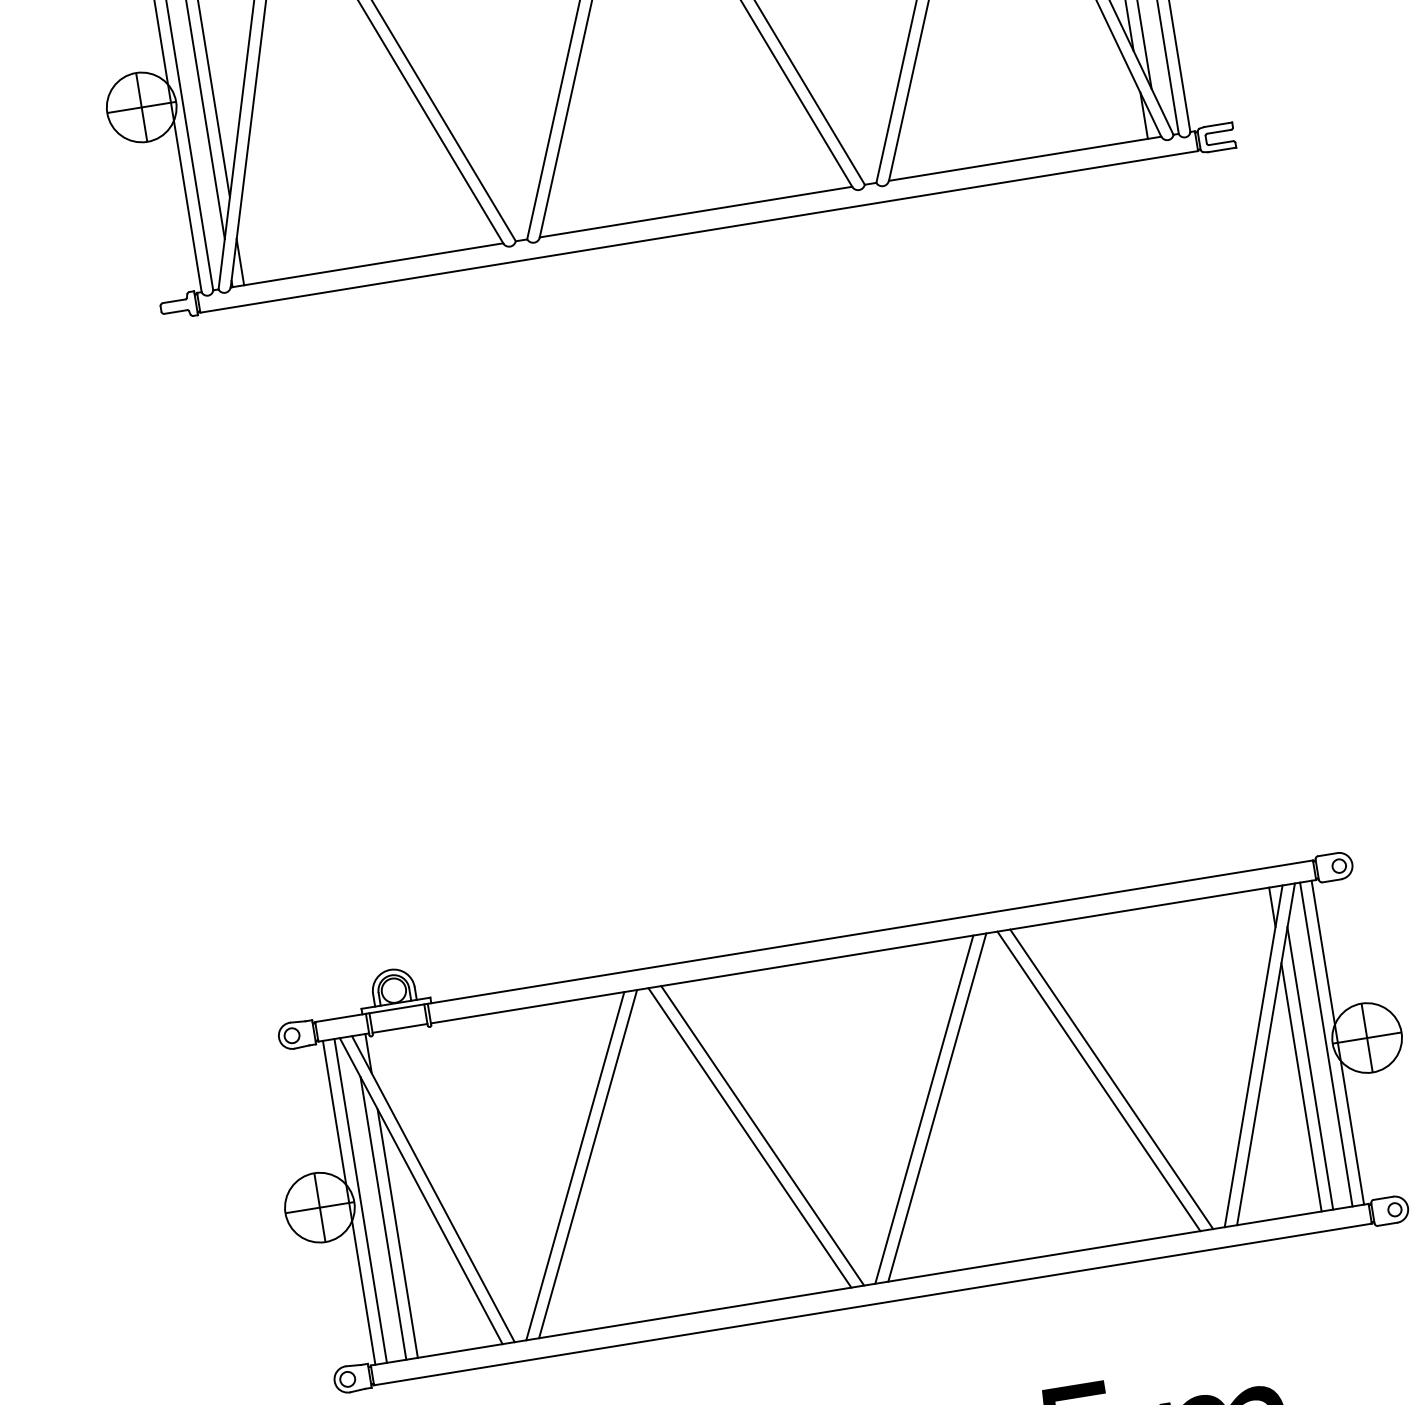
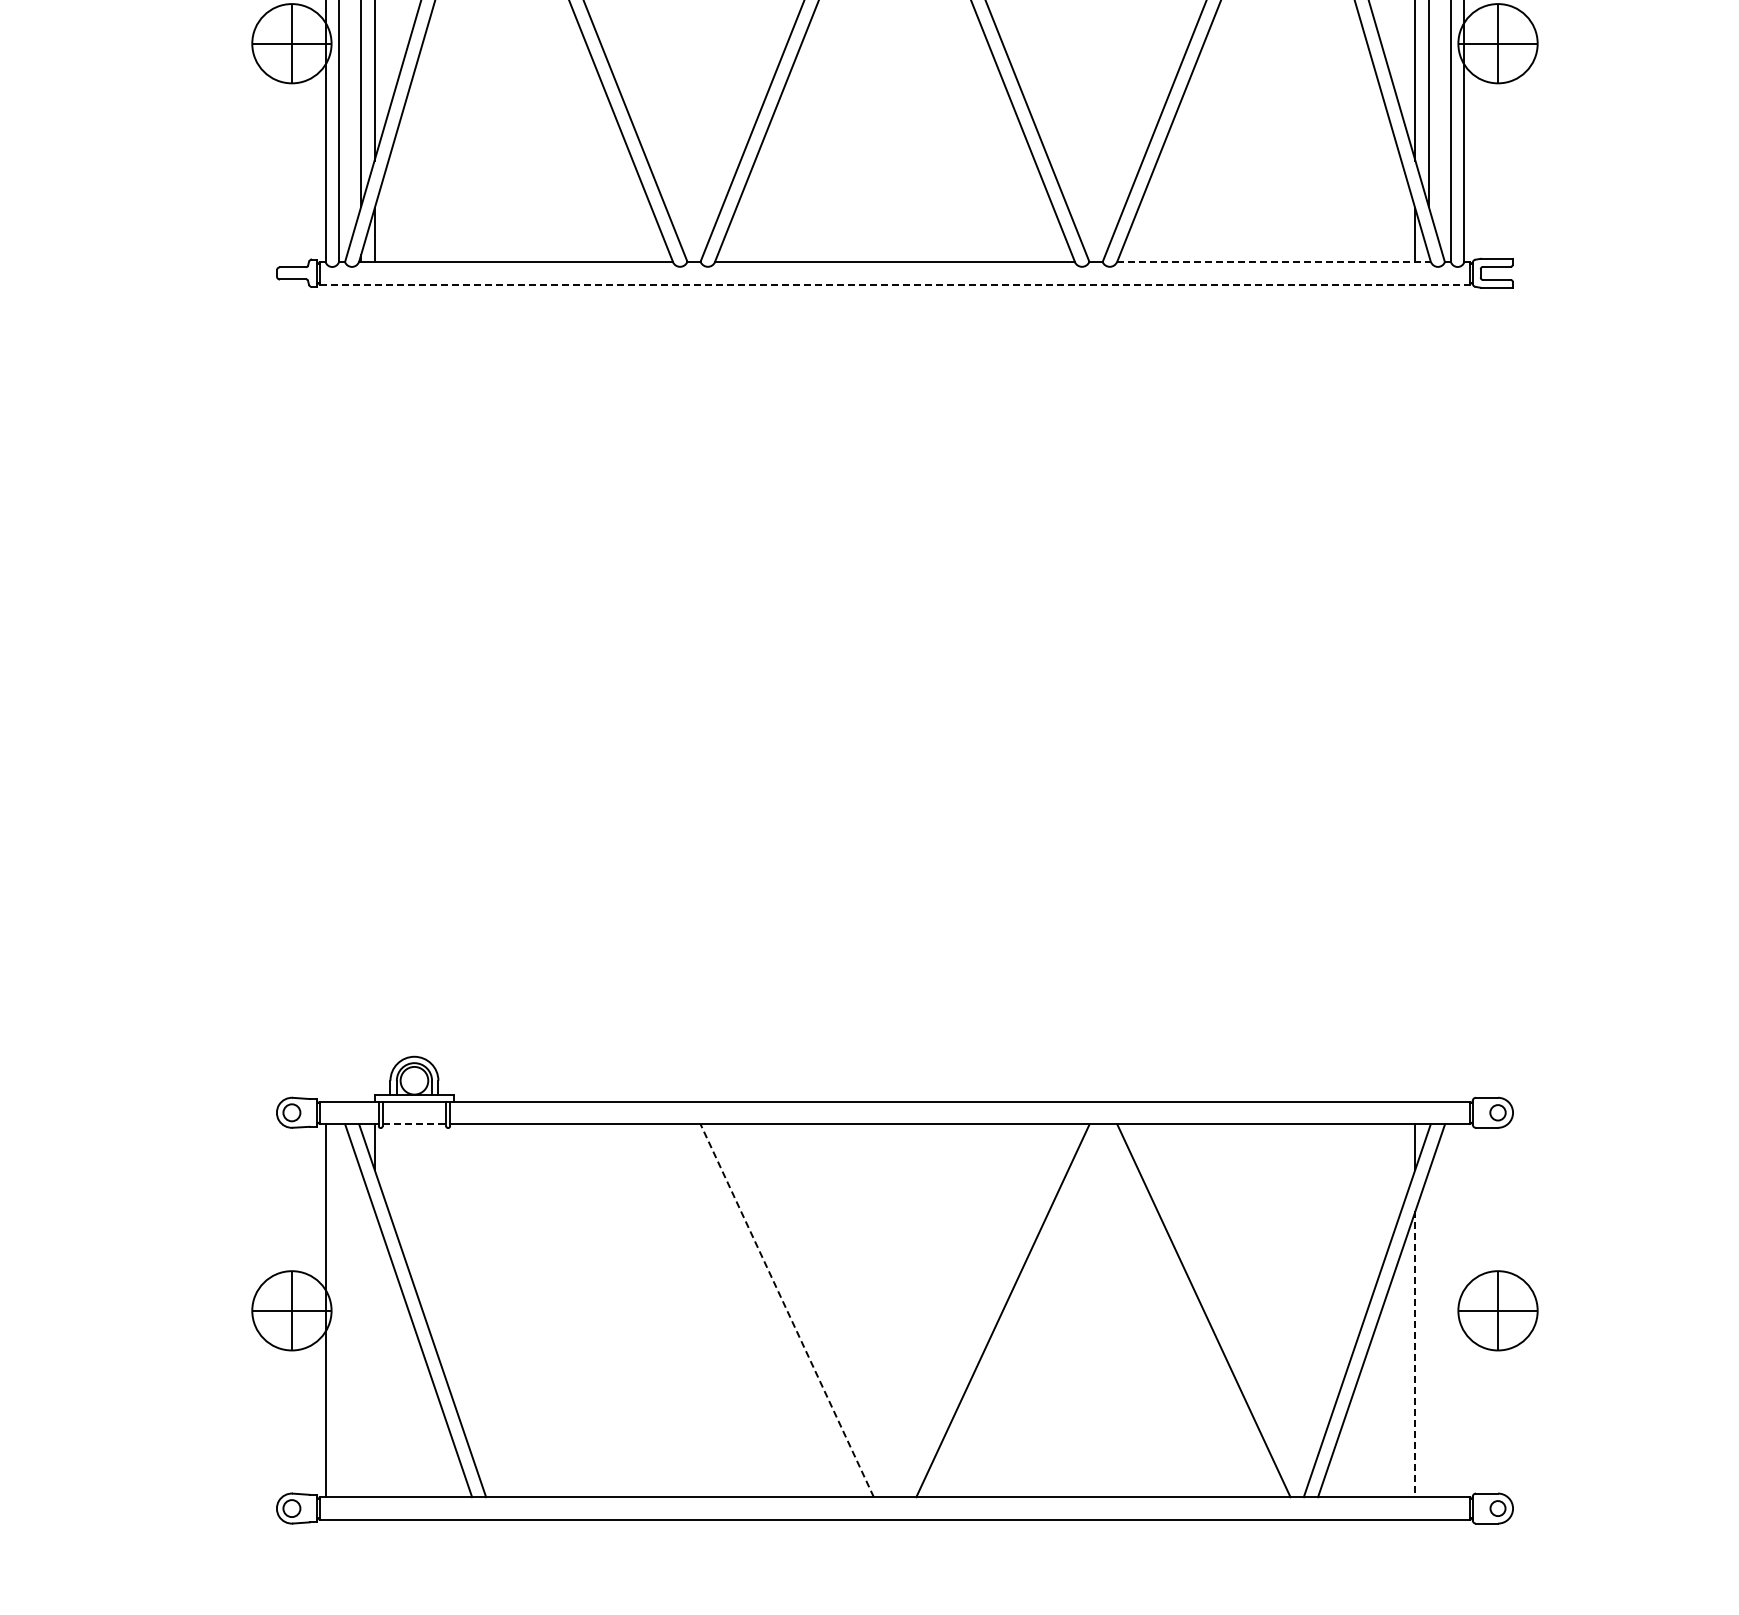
line: (1025, 158) -> (1274, 261), solid -> dashed
line: (698, 231) -> (894, 284), solid -> dashed
line: (400, 1028) -> (414, 1124), solid -> dashed
line: (1337, 1042) -> (1464, 1310), removed
line: (1326, 1044) -> (1451, 1310), removed
line: (1310, 1068) -> (1428, 1334), removed
line: (1098, 1081) -> (1188, 1310), removed
line: (1301, 1087) -> (1415, 1354), solid -> dashed
line: (923, 1109) -> (987, 1310), removed
line: (762, 1135) -> (801, 1310), removed
line: (750, 1137) -> (787, 1310), solid -> dashed
line: (587, 1163) -> (600, 1310), removed
line: (574, 1166) -> (585, 1310), removed
line: (360, 1200) -> (338, 1310), removed
line: (383, 1218) -> (361, 1334), removed
line: (397, 1233) -> (374, 1354), removed

